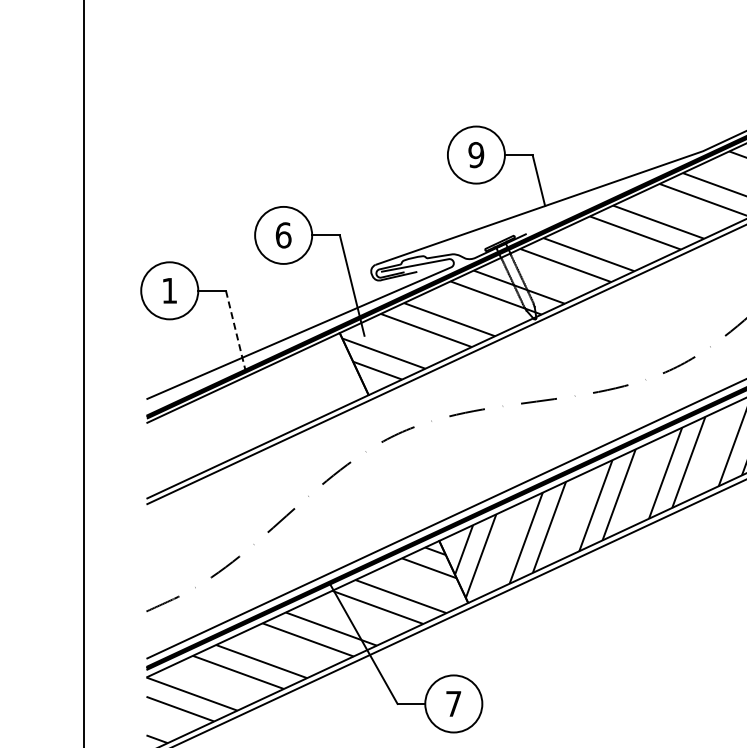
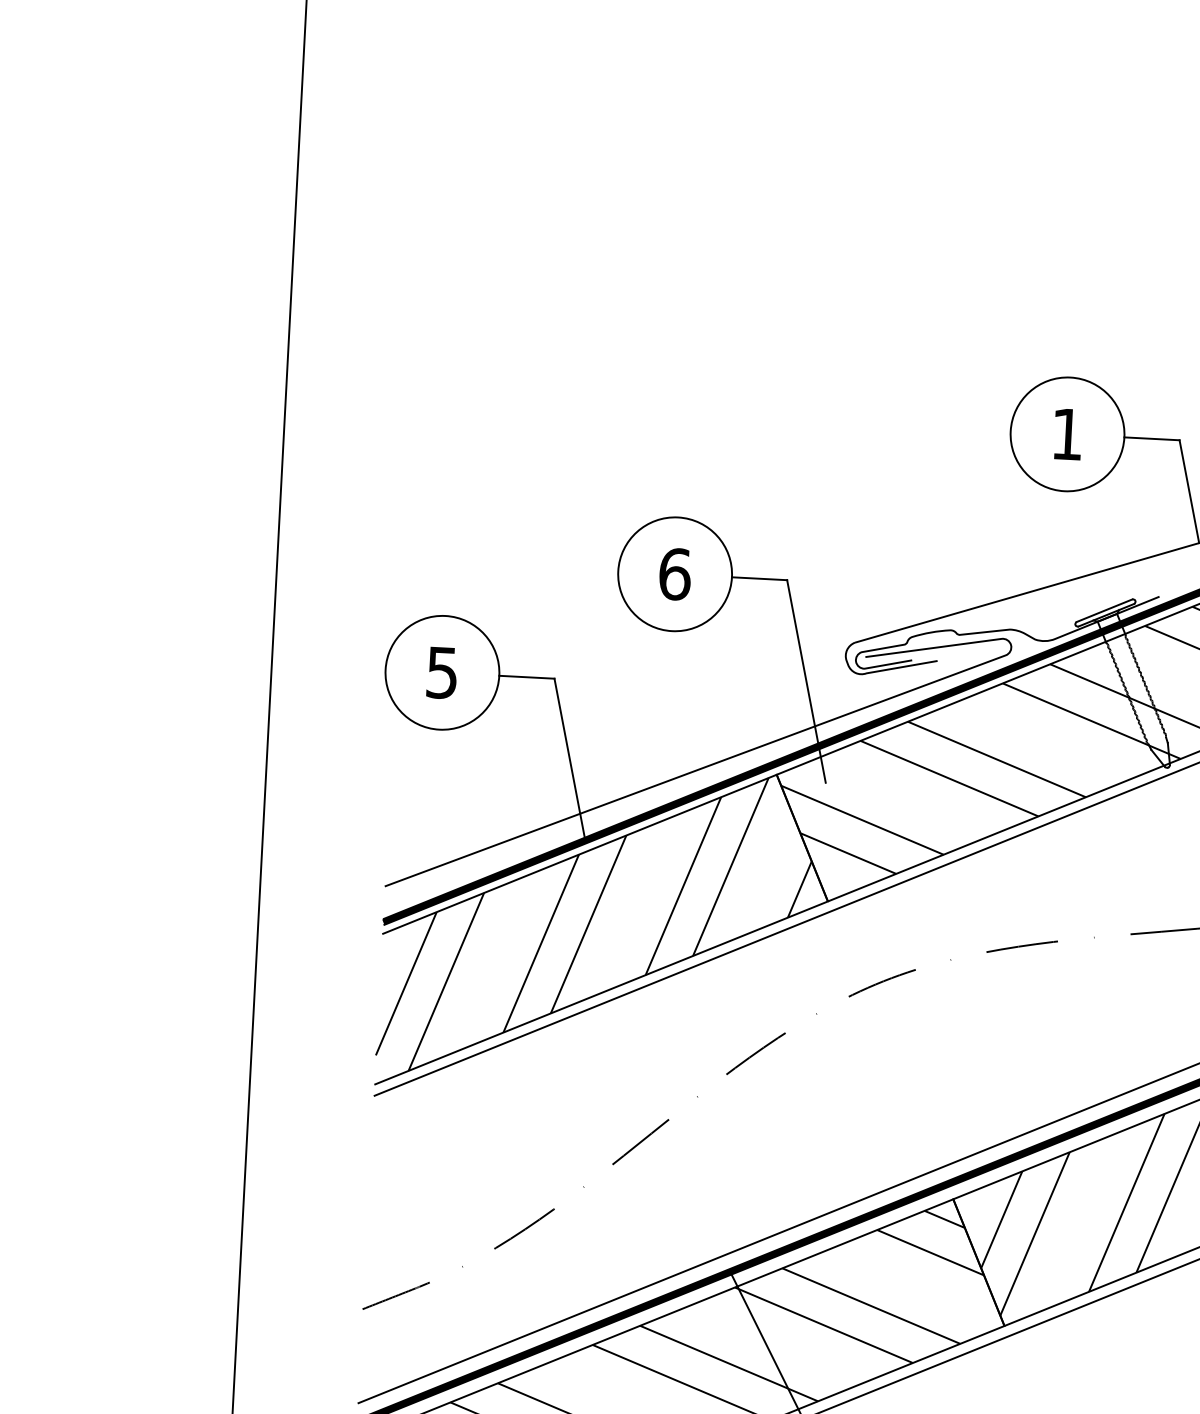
text: (476, 155) -> (1067, 435), 9 -> 1
text: (169, 290) -> (441, 672), 1 -> 5
line: (235, 331) -> (569, 760), dashed -> solid
hatch: (252, 412) -> (594, 923), added

